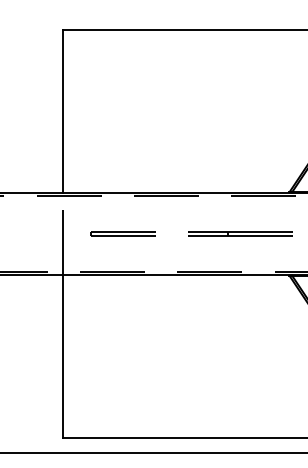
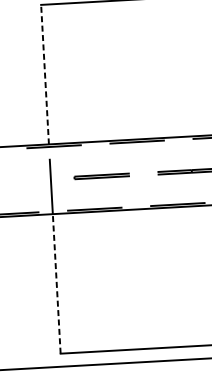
line: (63, 111) -> (45, 74), solid -> dashed
line: (63, 356) -> (56, 283), solid -> dashed

